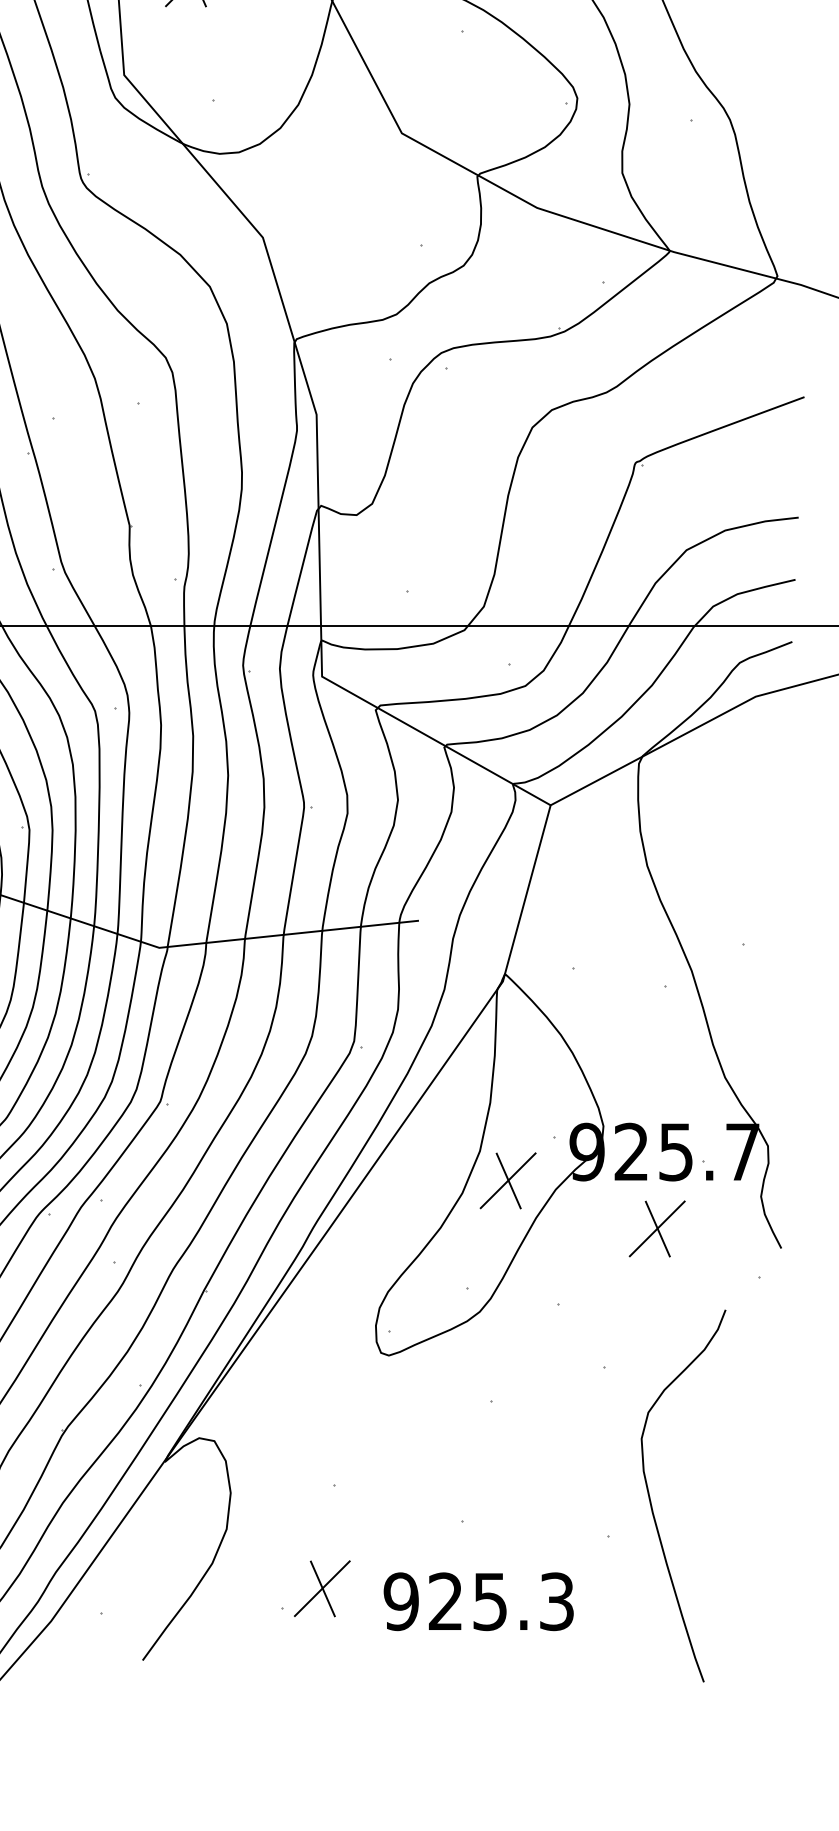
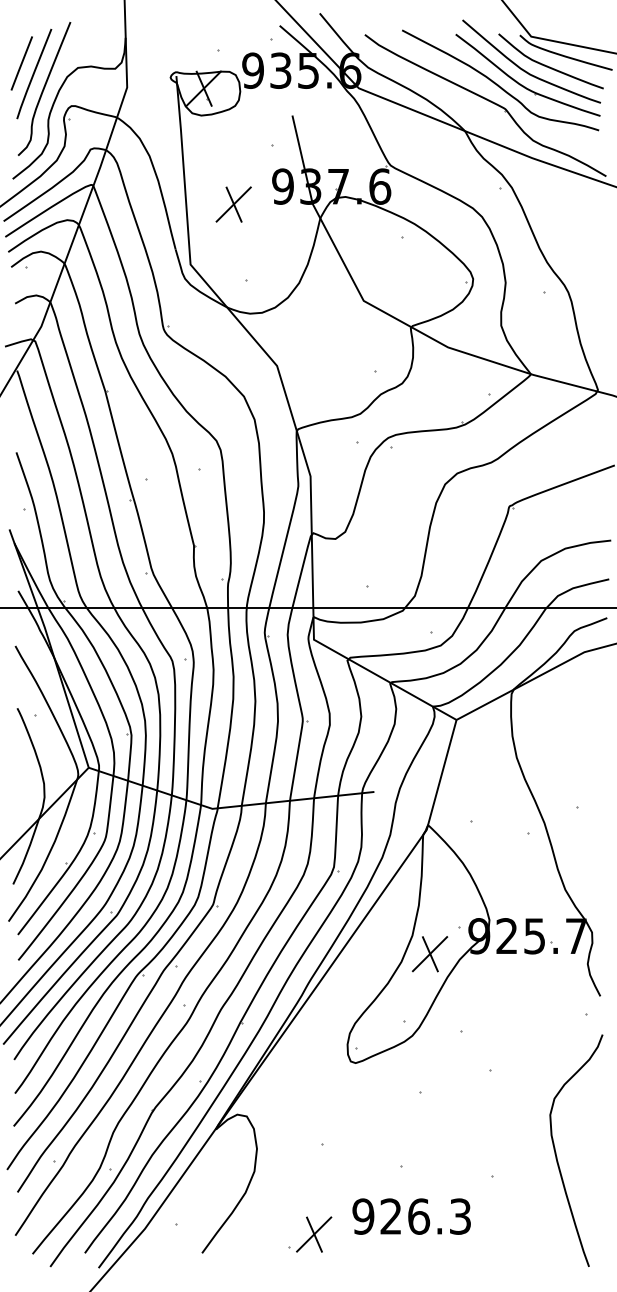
part: (656, 1229) -> (522, 984), removed
curve: (653, 1505) -> (557, 1156), moved
part: (316, 1588) -> (310, 1234), moved
text: (491, 1601) -> (419, 1216), 925.3 -> 926.3

